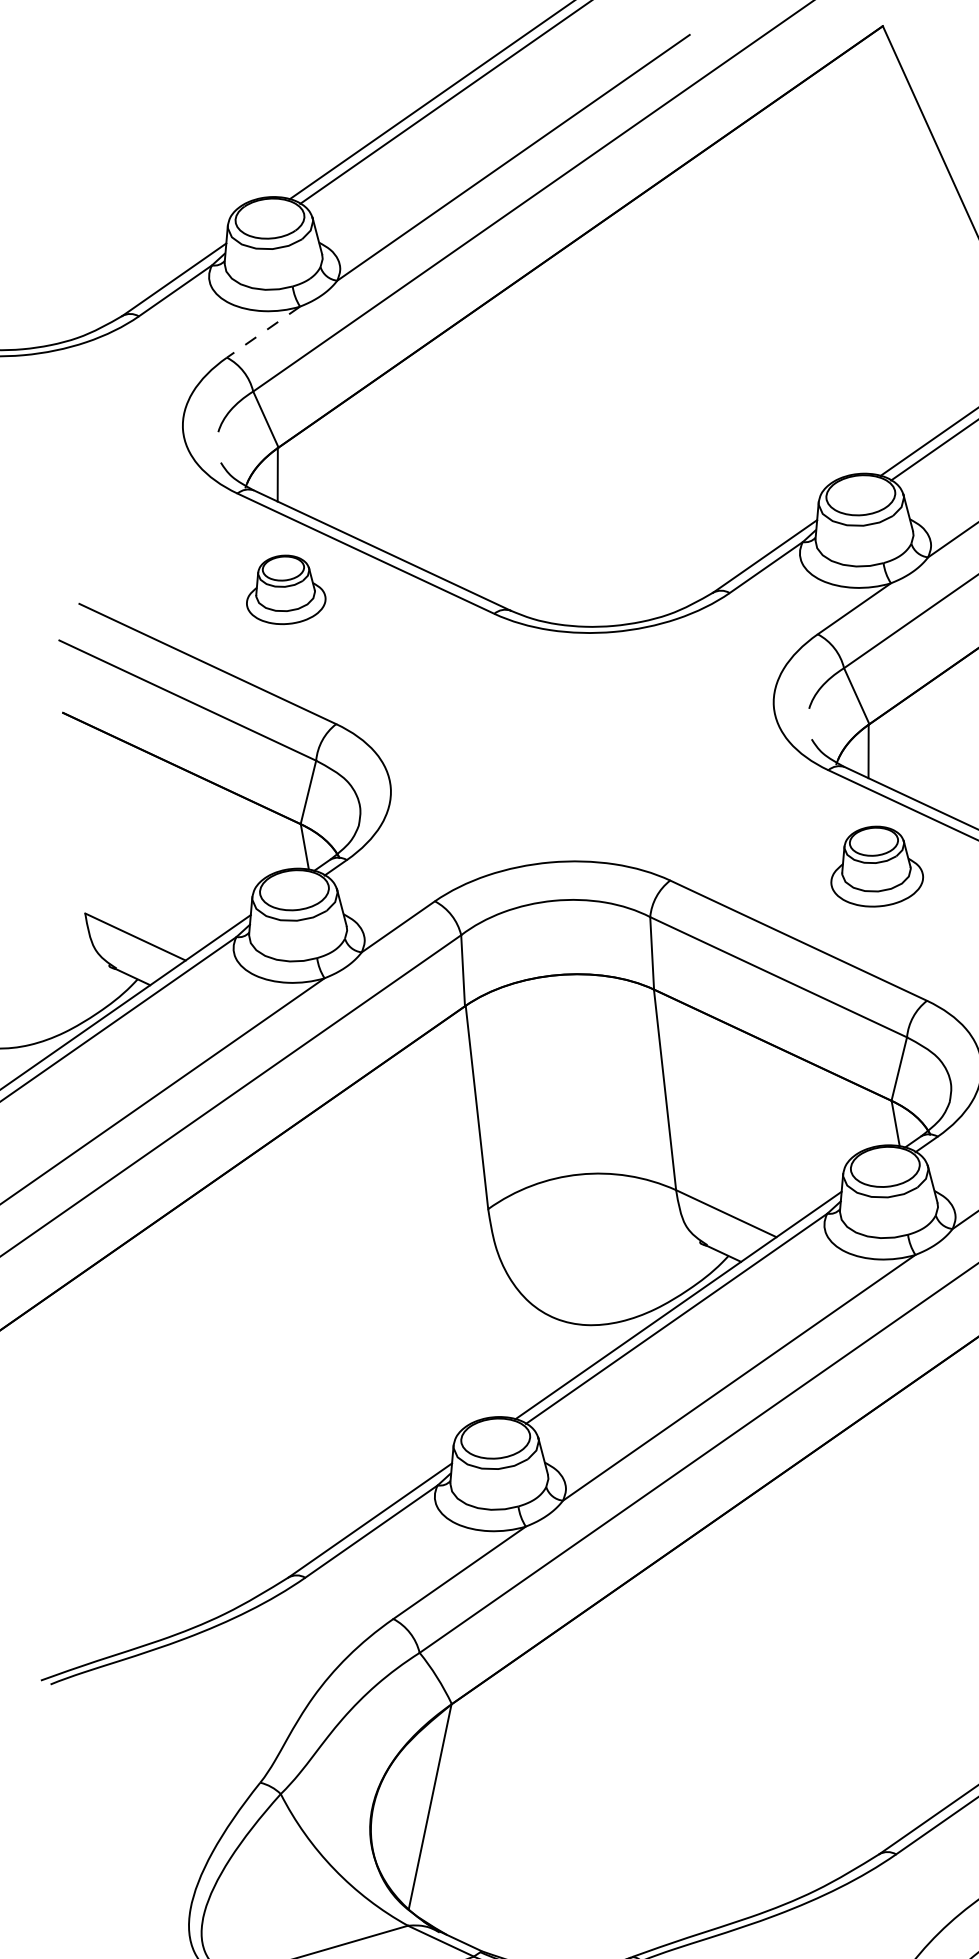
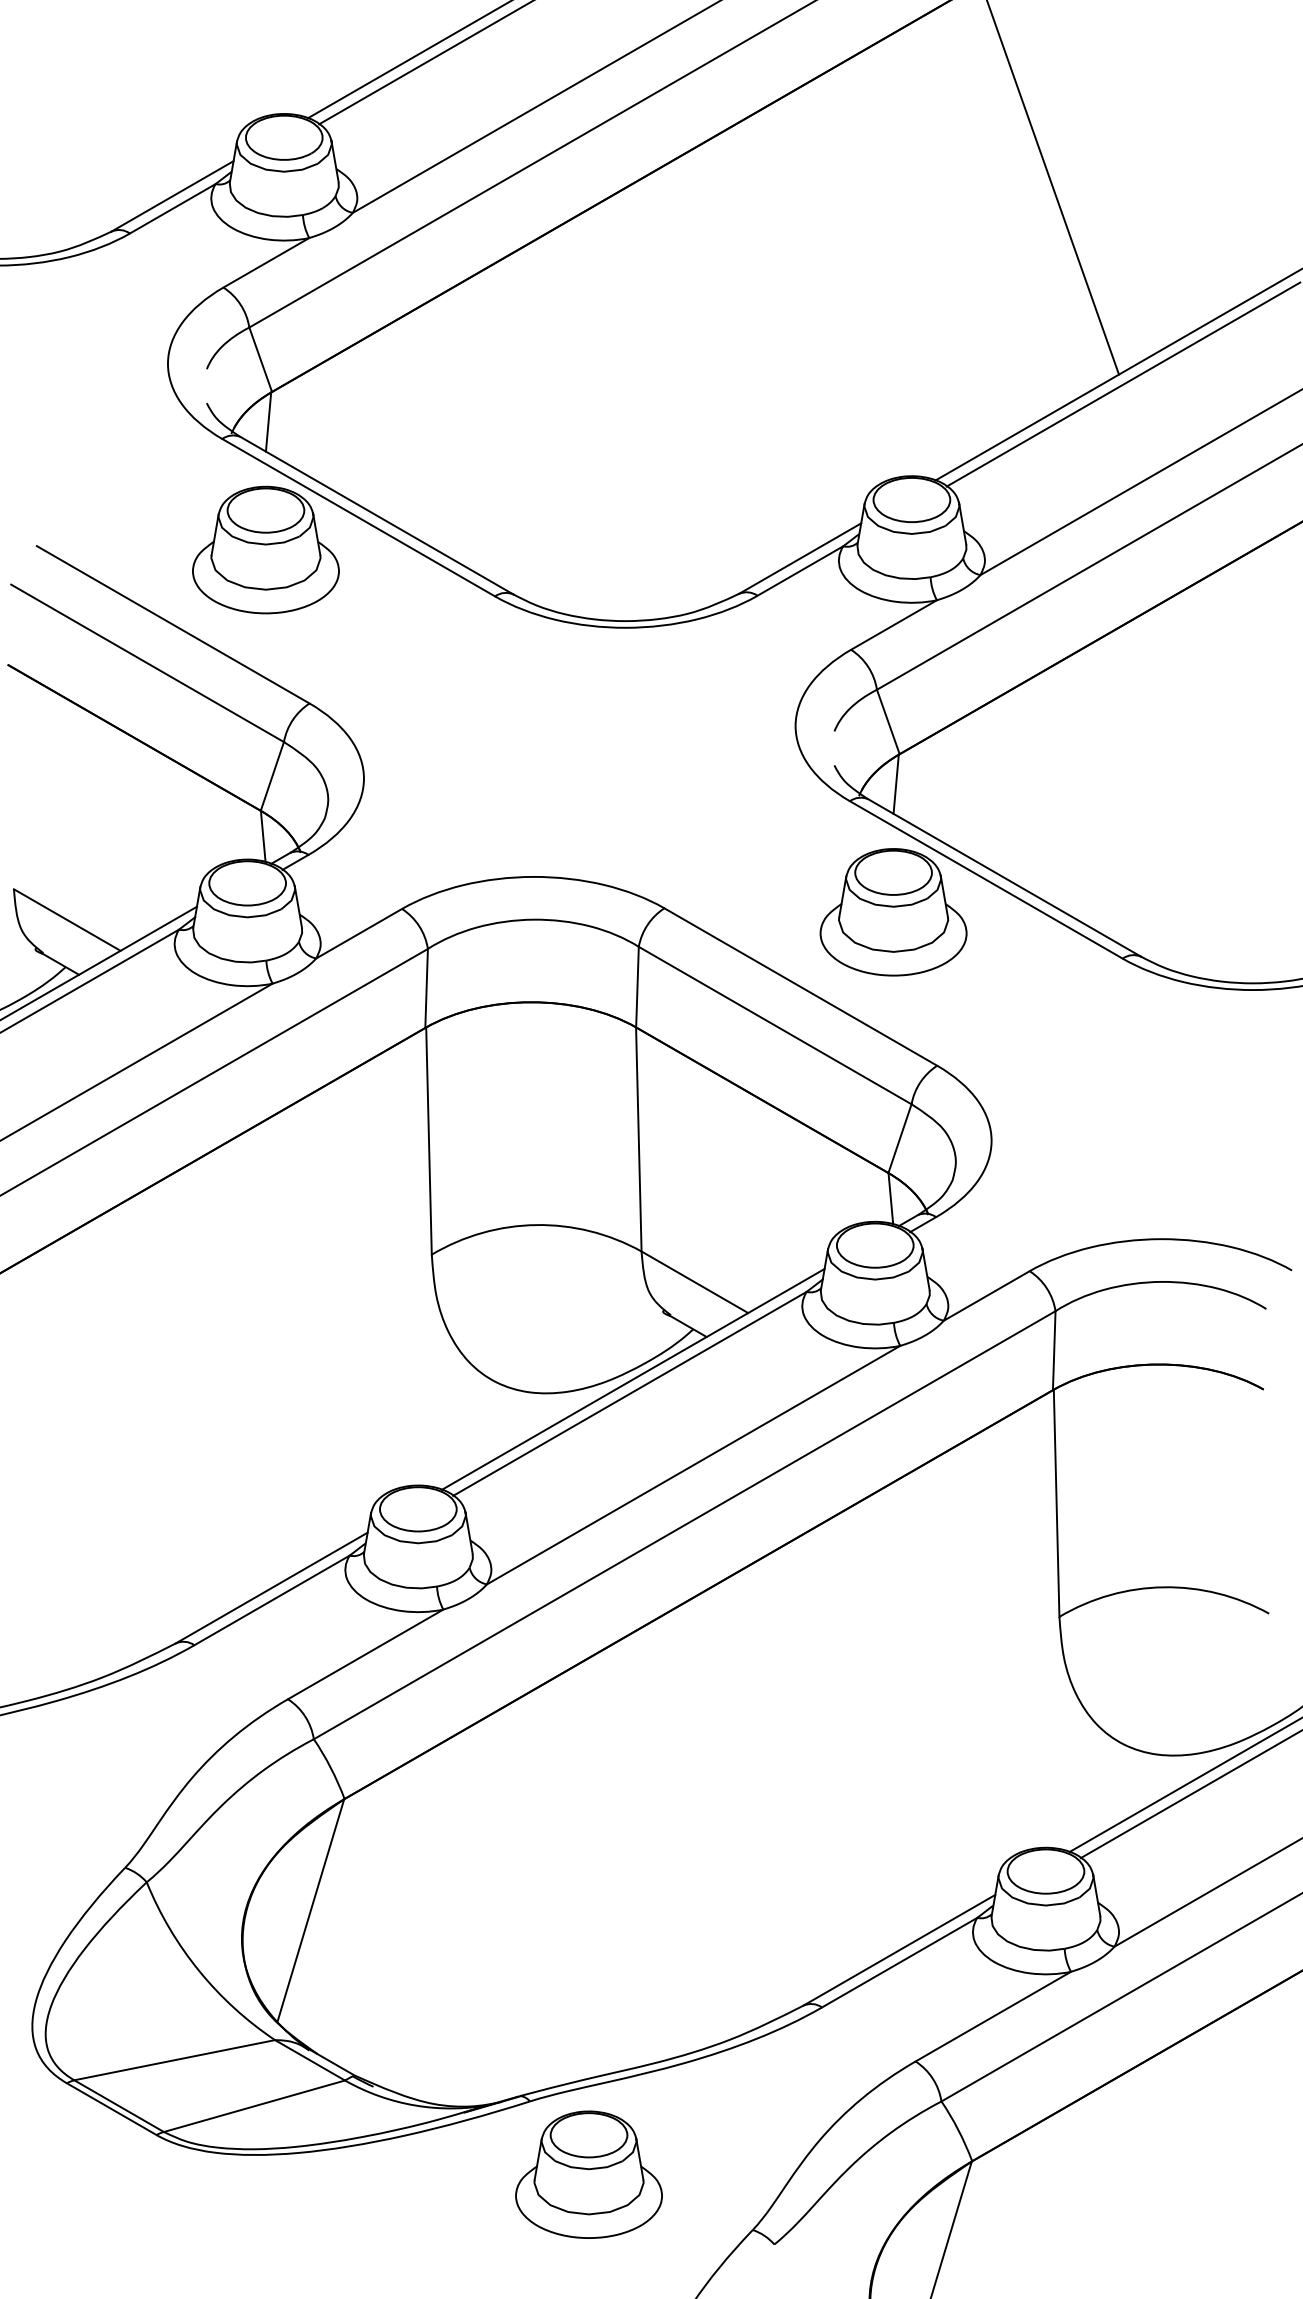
line: (263, 331) -> (266, 262), dashed -> solid
part: (284, 589) -> (265, 549), size x1.67
part: (876, 866) -> (893, 912), size x1.43

